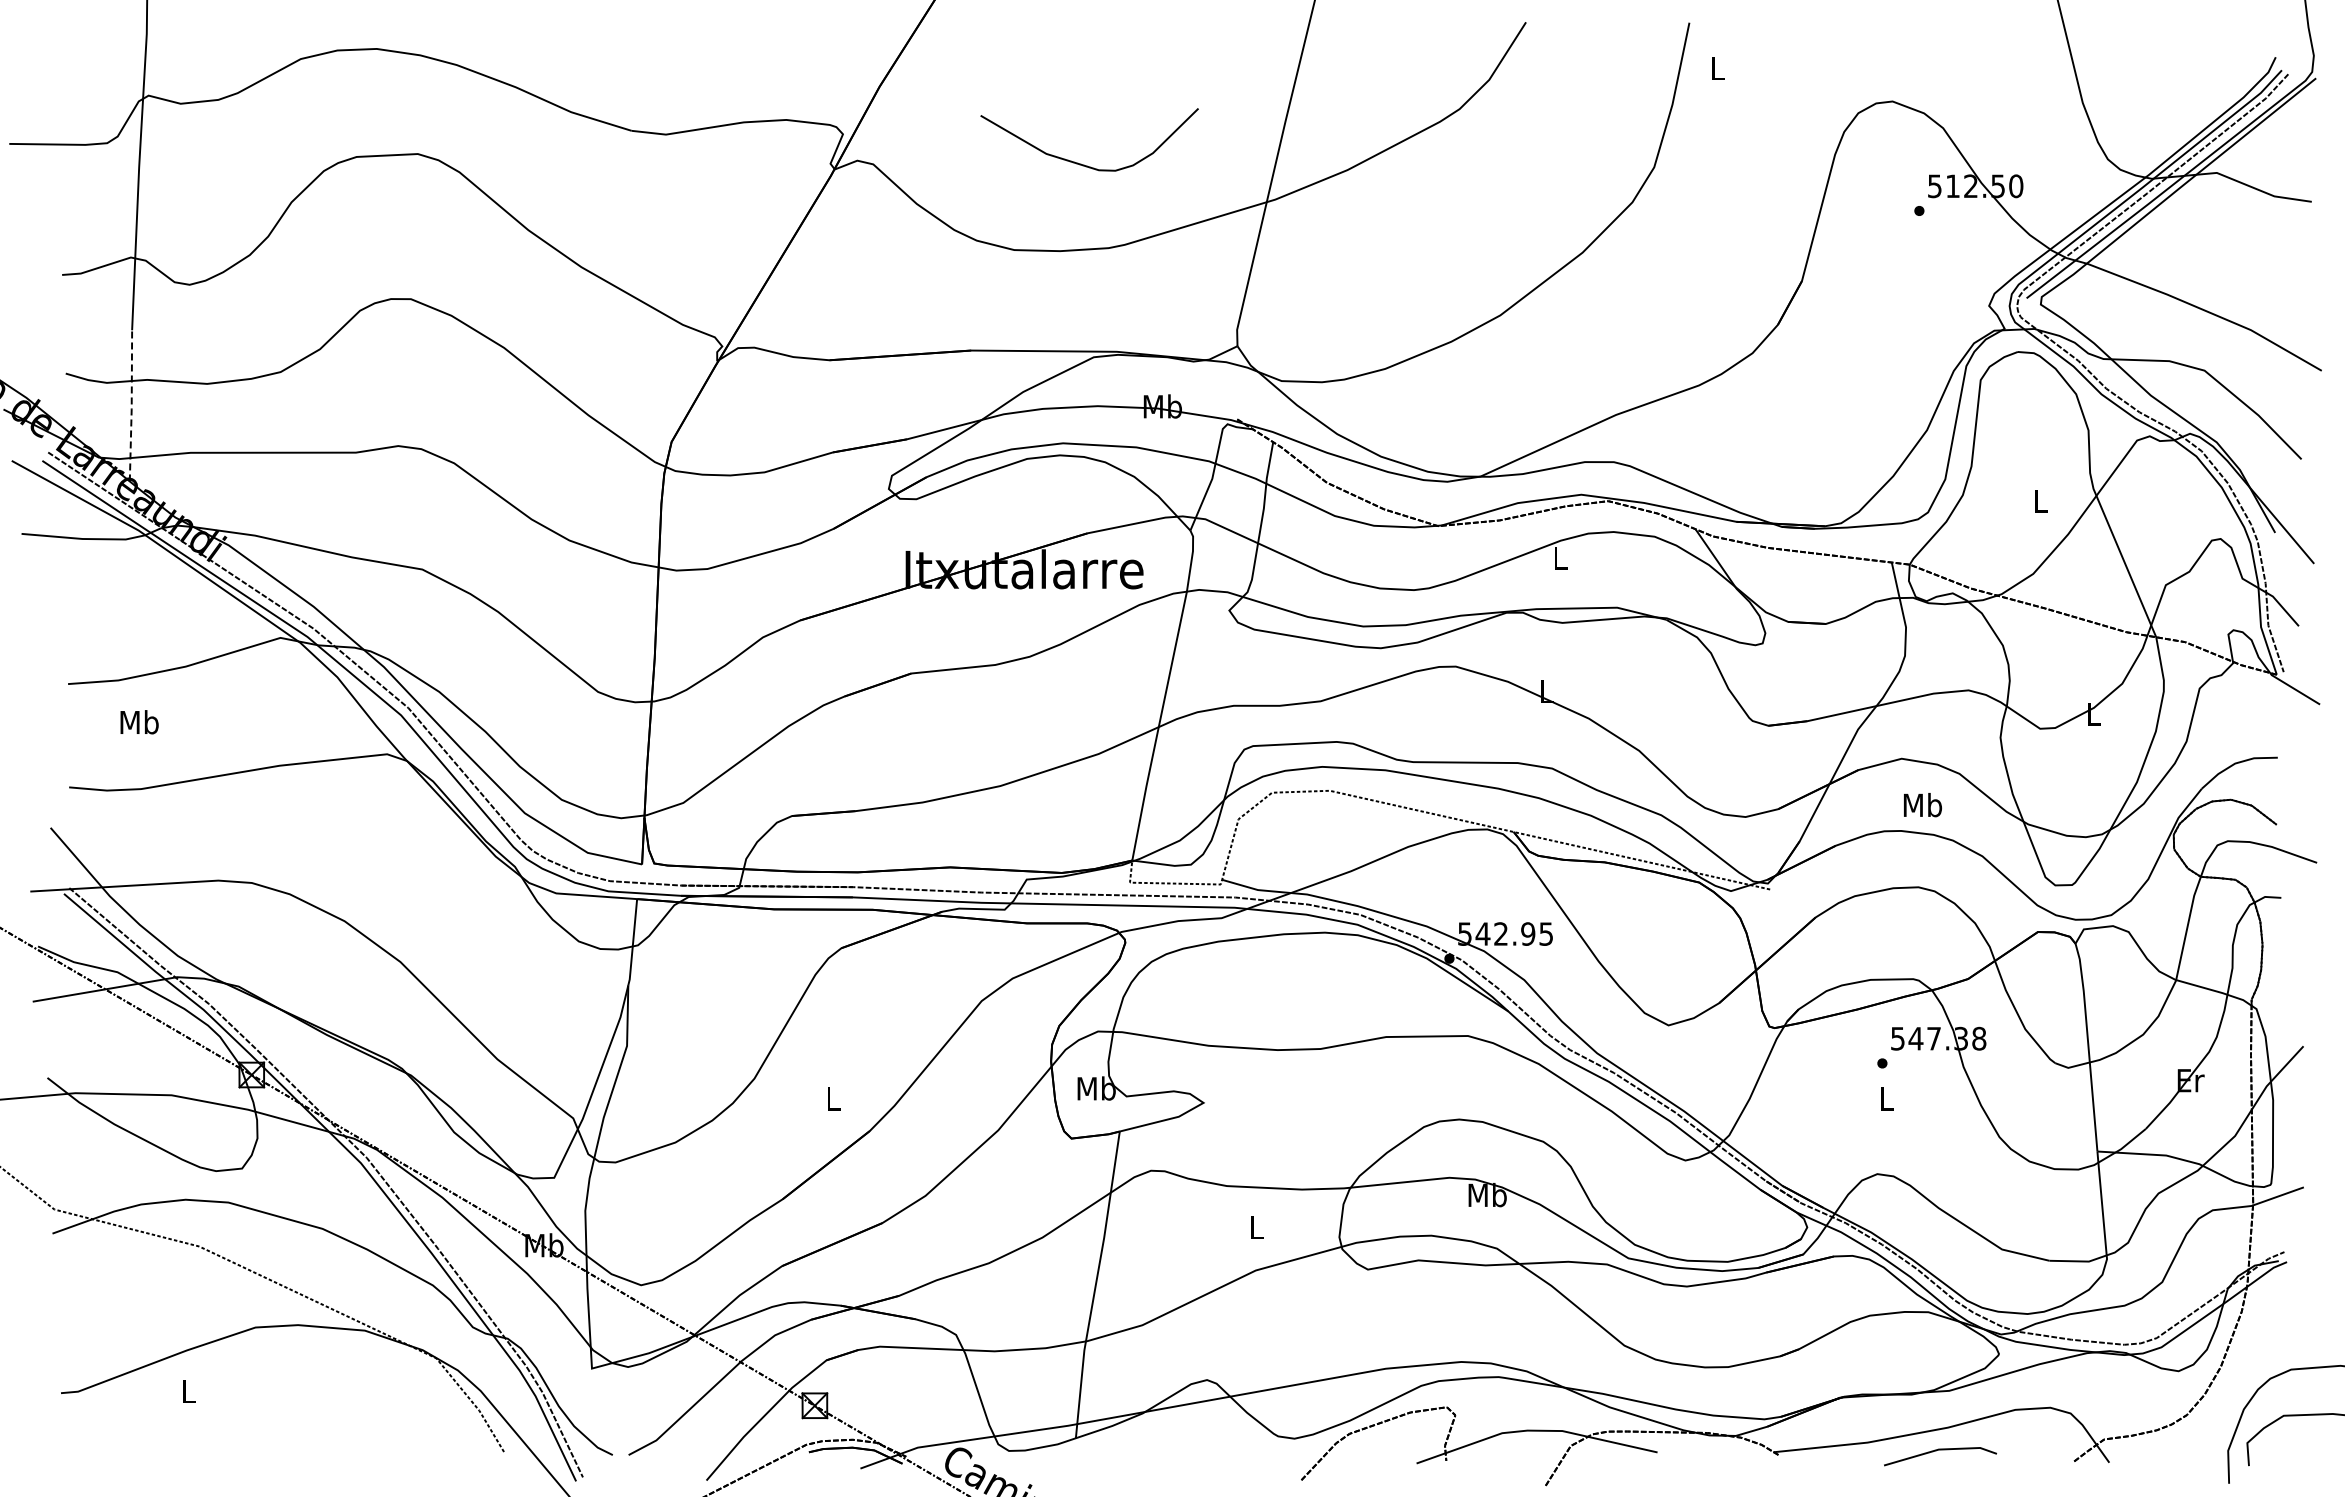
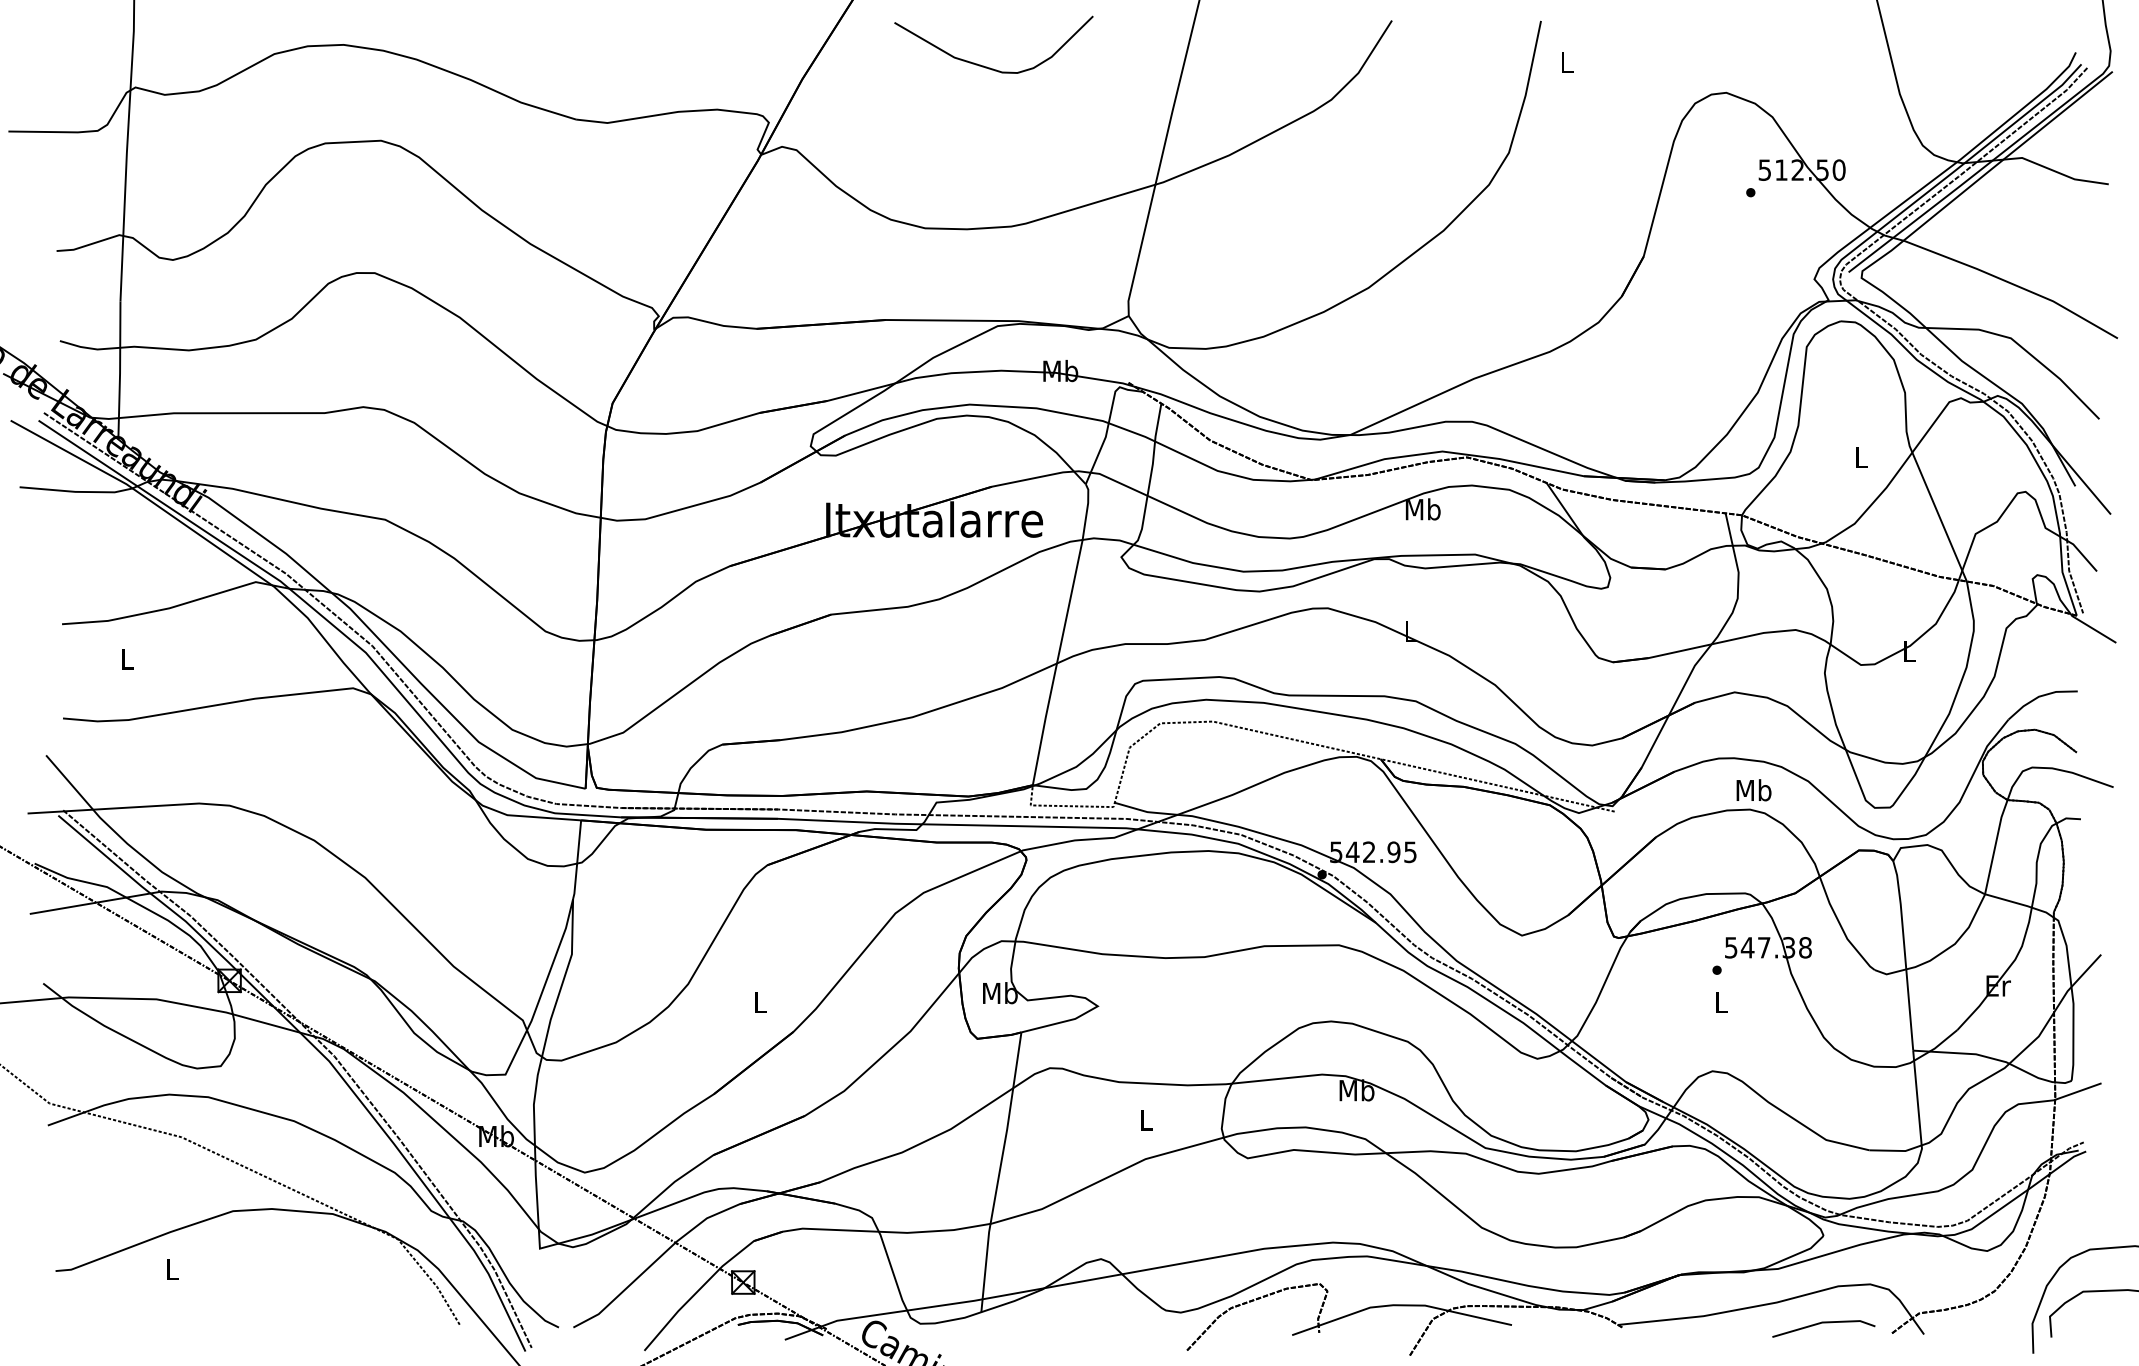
curve: (1081, 163) -> (986, 66), moved
line: (131, 406) -> (119, 371), dashed -> solid
text: (1560, 558) -> (1423, 509), L -> Mb
text: (139, 722) -> (127, 659), Mb -> L
text: (1922, 805) -> (1753, 790), moved
line: (1940, 1450) -> (1823, 1323), moved

